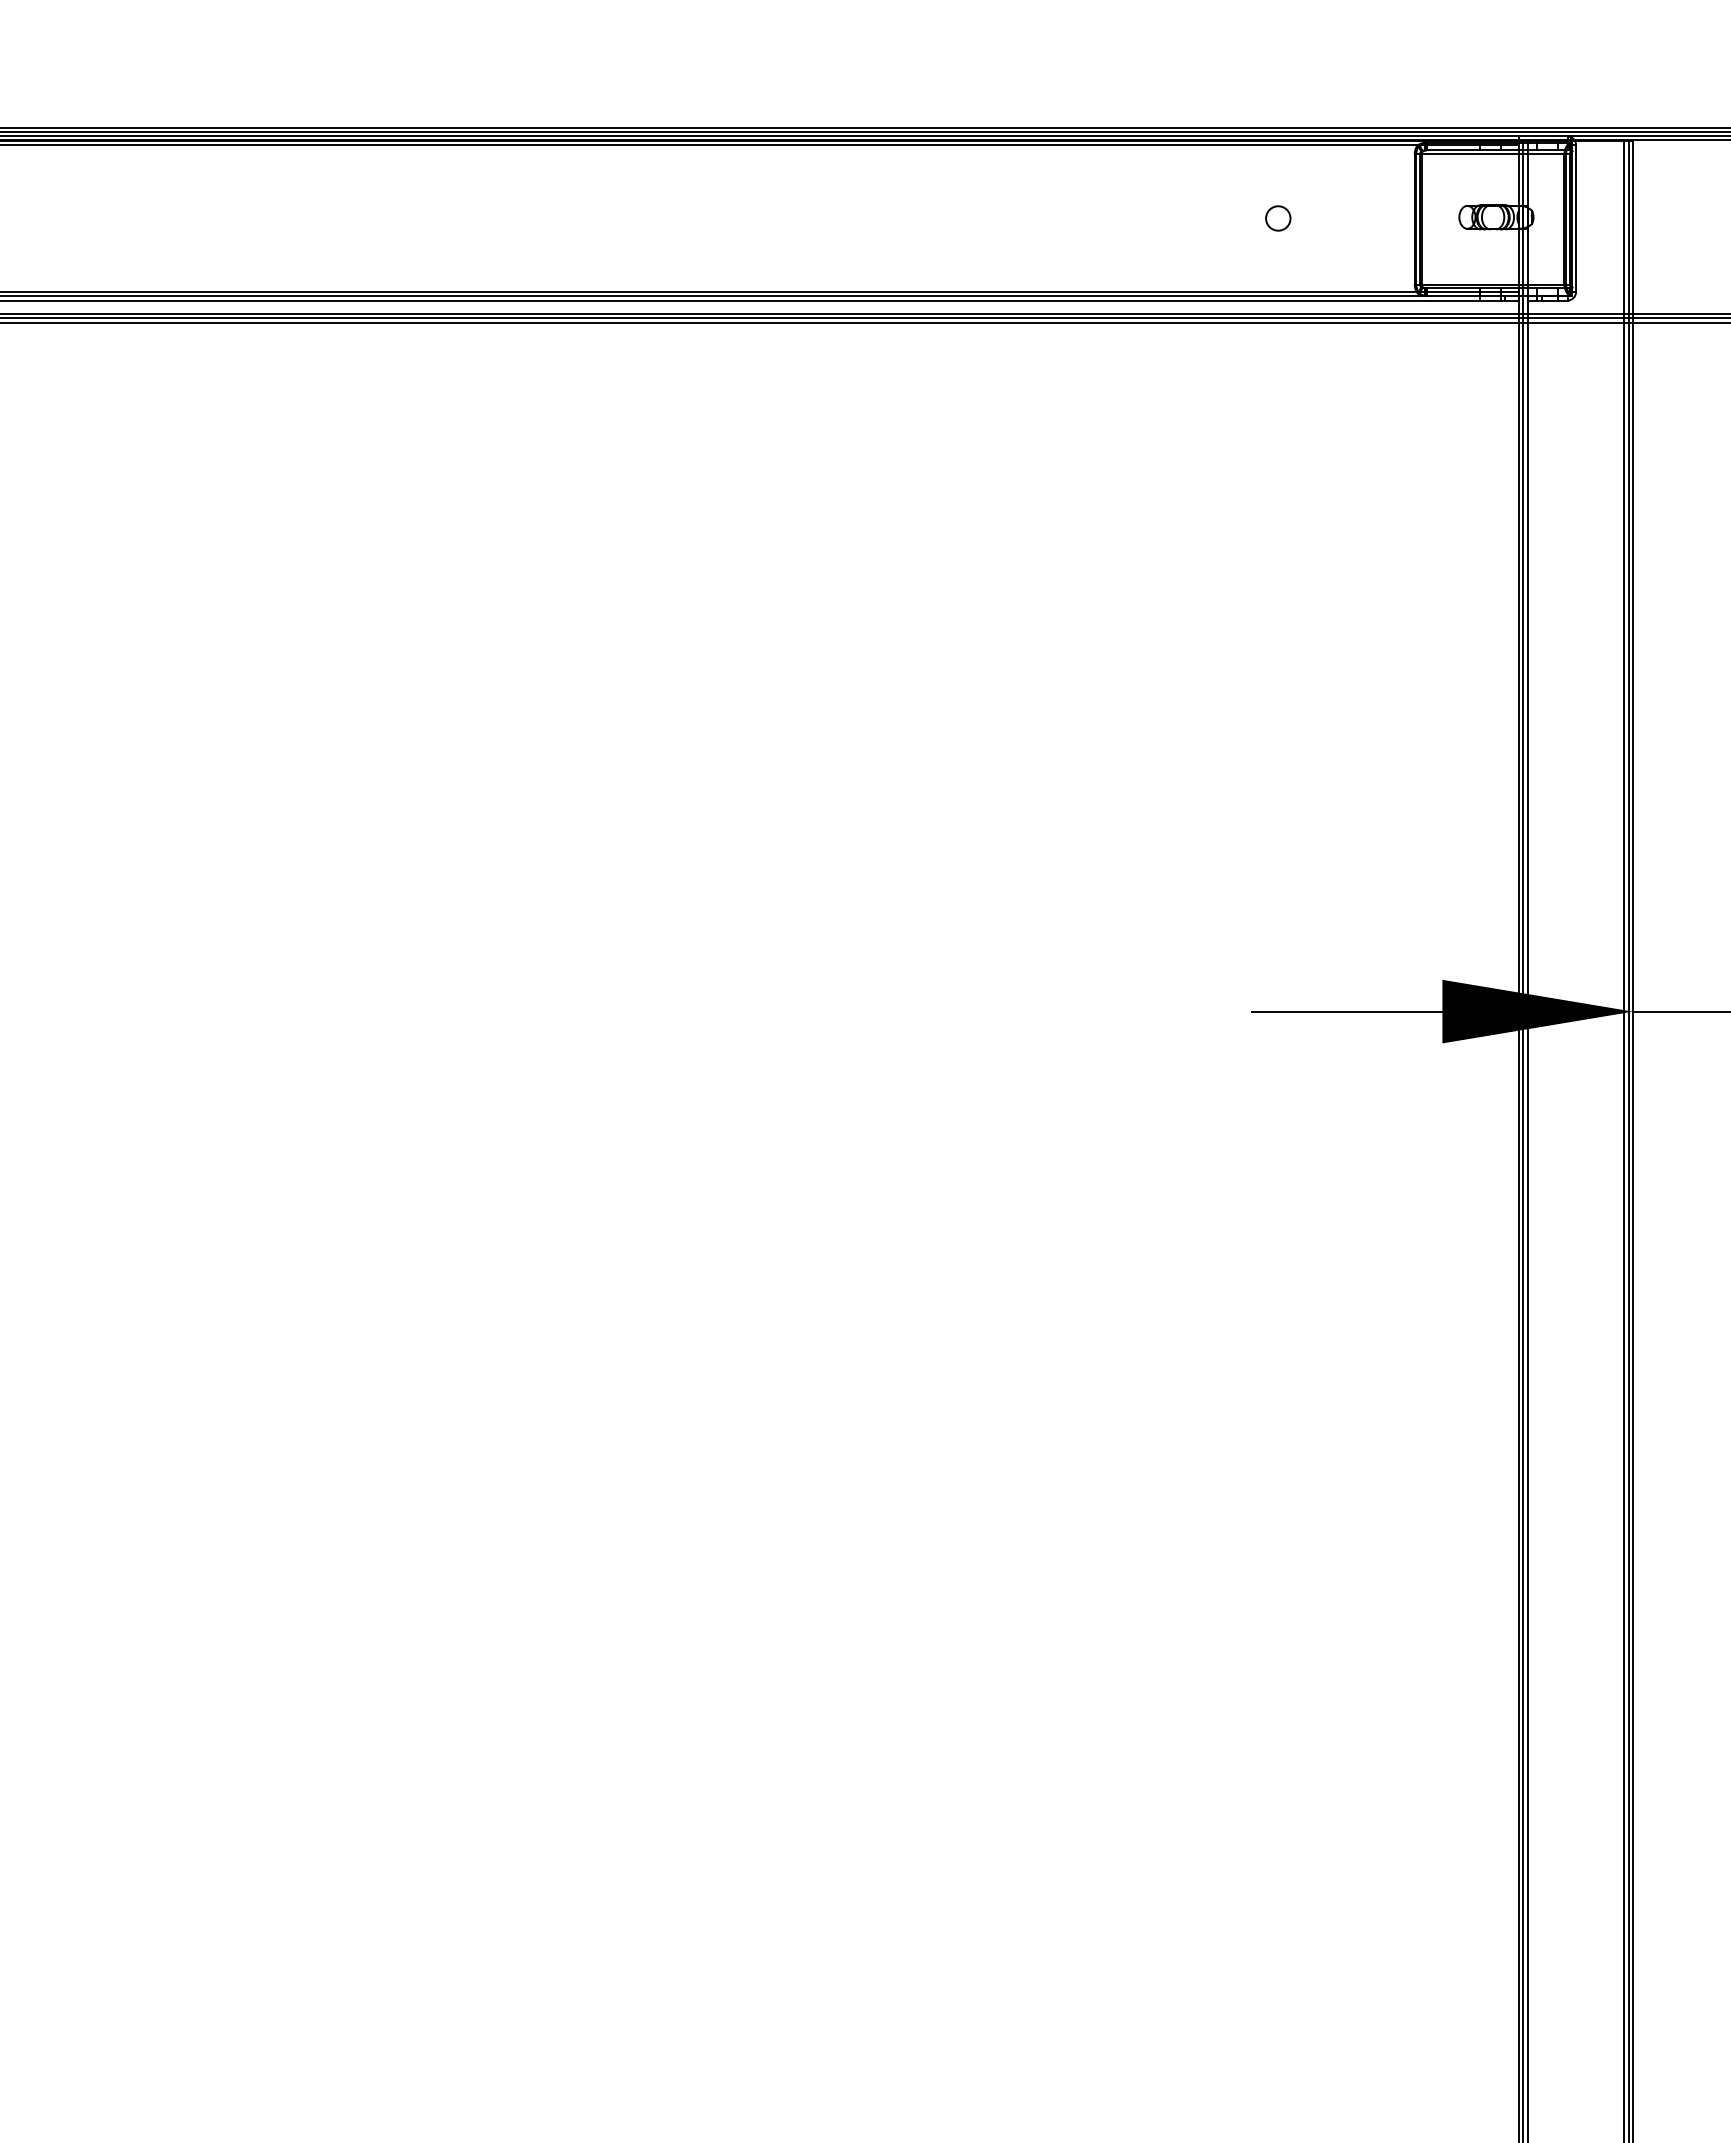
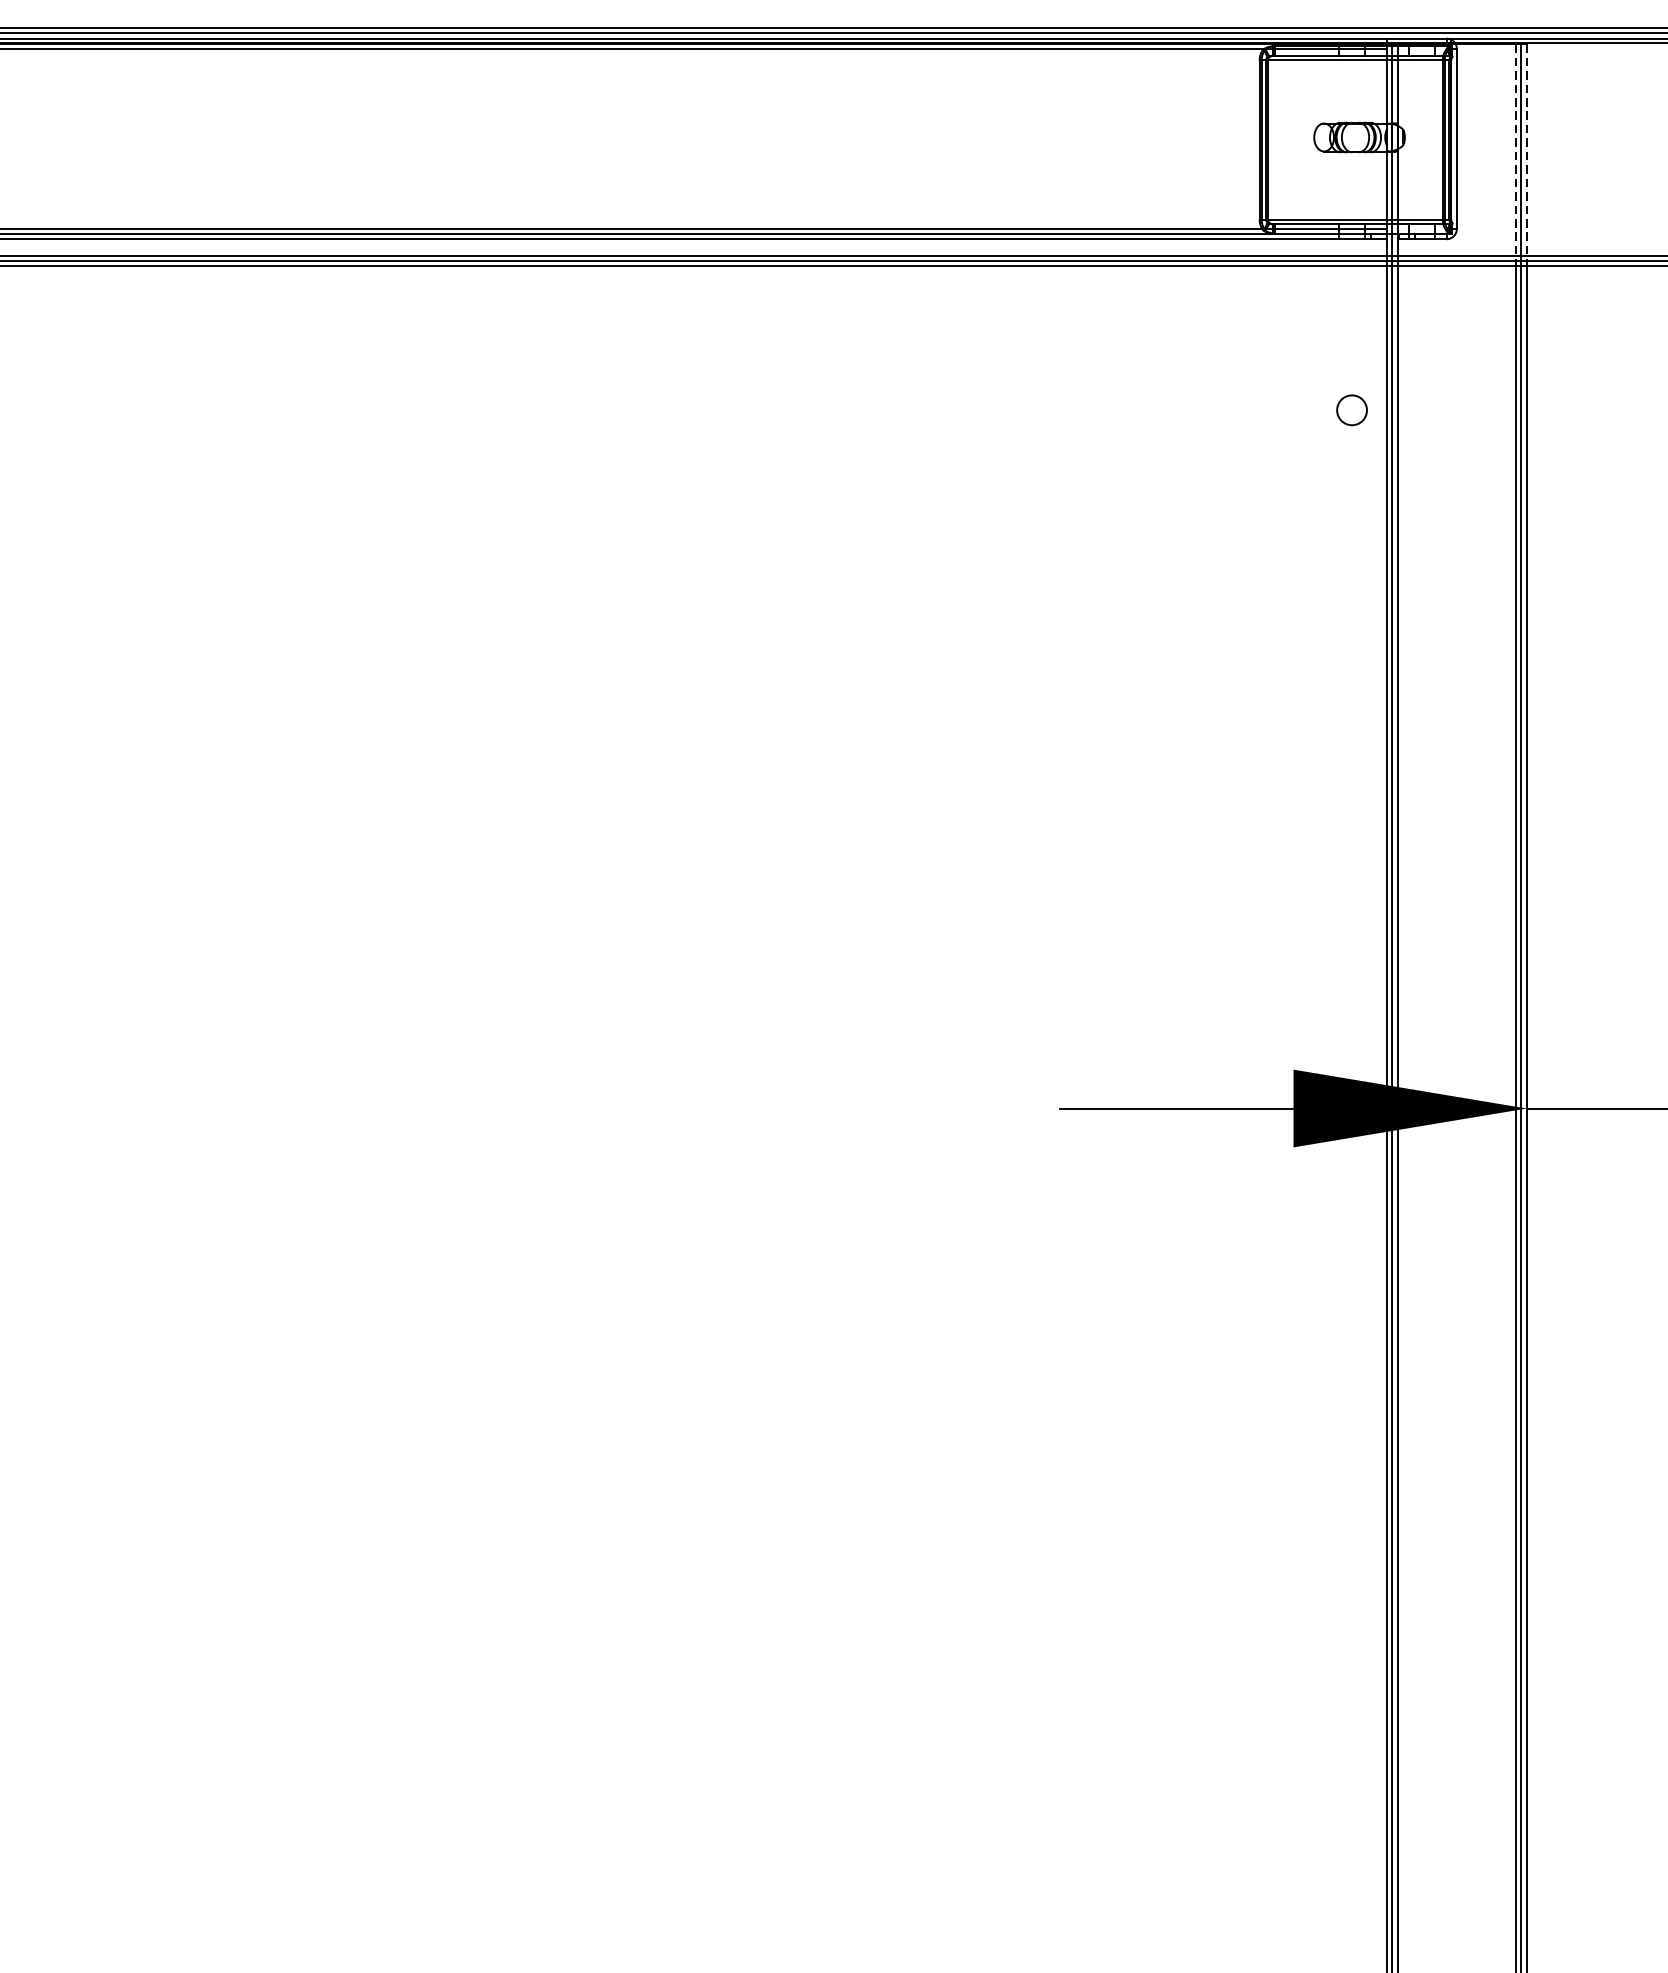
circle: (1278, 218) -> (1352, 410), moved
line: (1624, 231) -> (1516, 154), solid -> dashed
line: (1633, 231) -> (1527, 154), solid -> dashed

